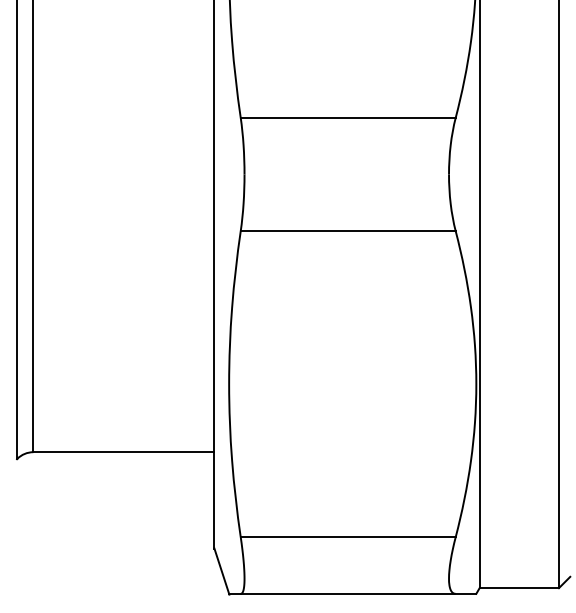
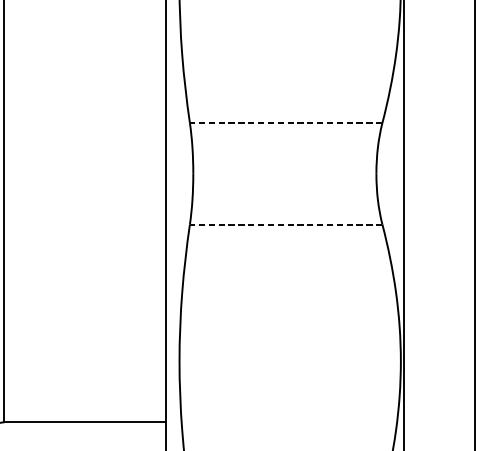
line: (347, 117) -> (285, 122), solid -> dashed
line: (347, 231) -> (285, 224), solid -> dashed

